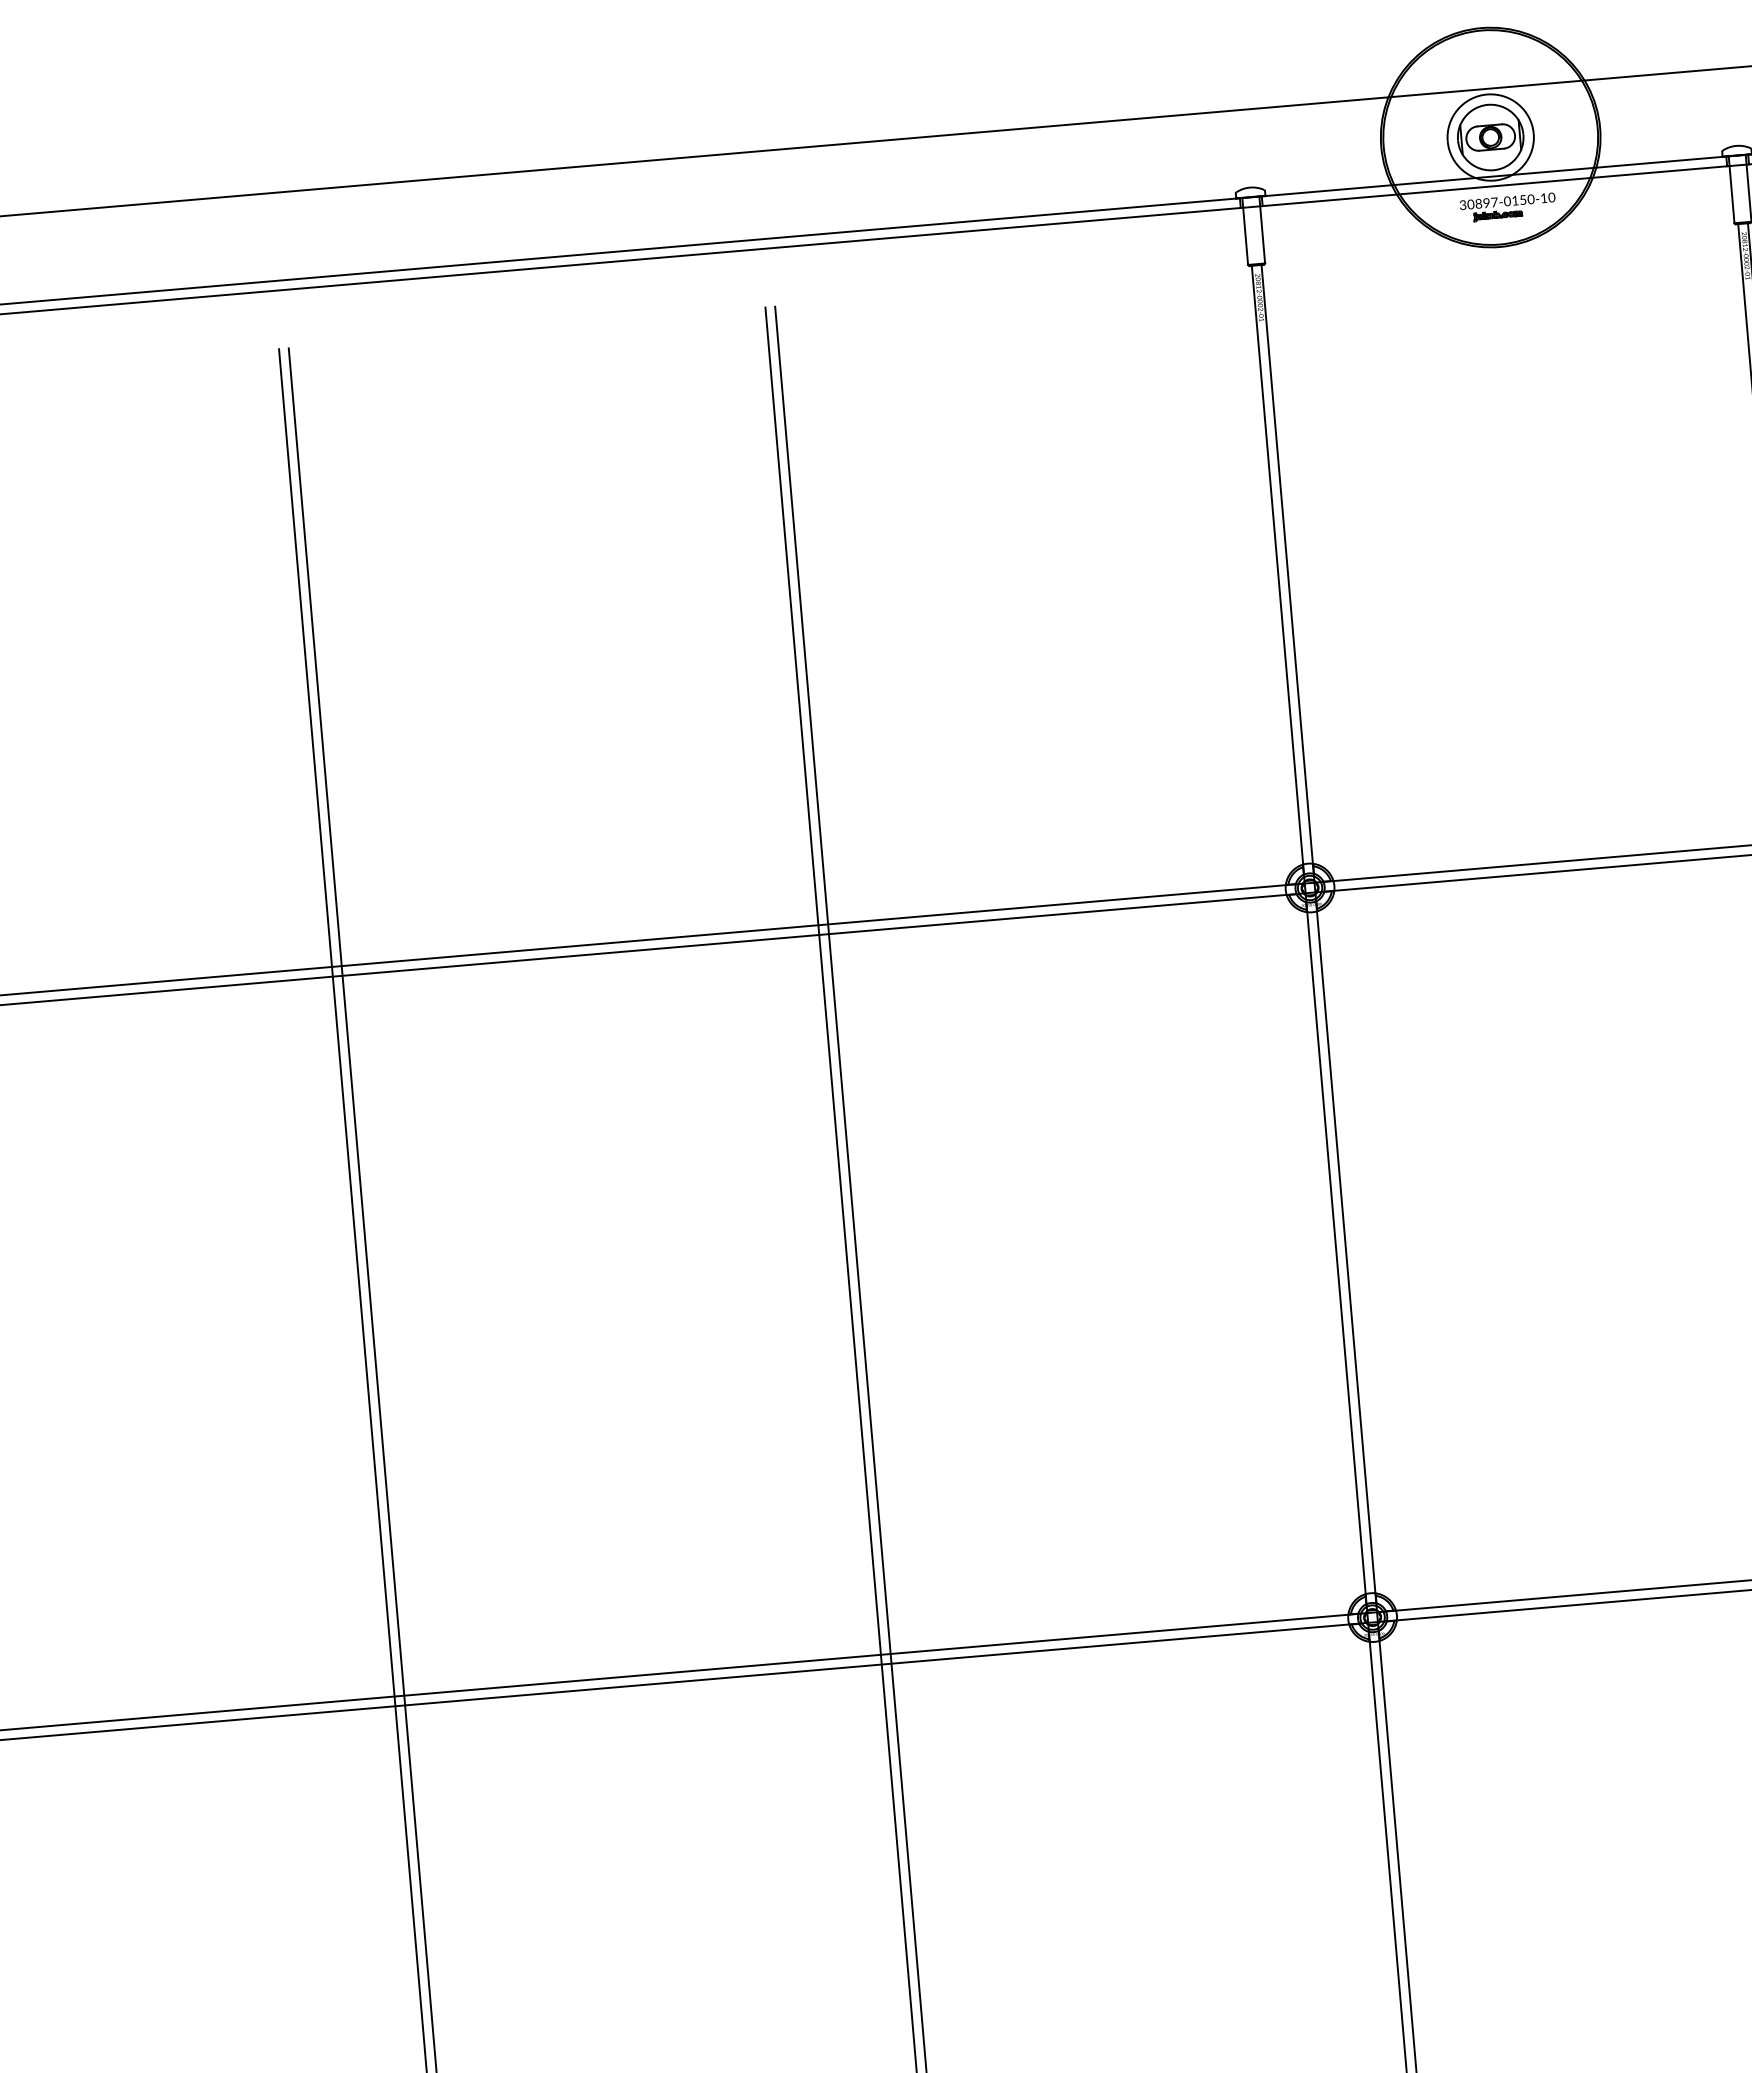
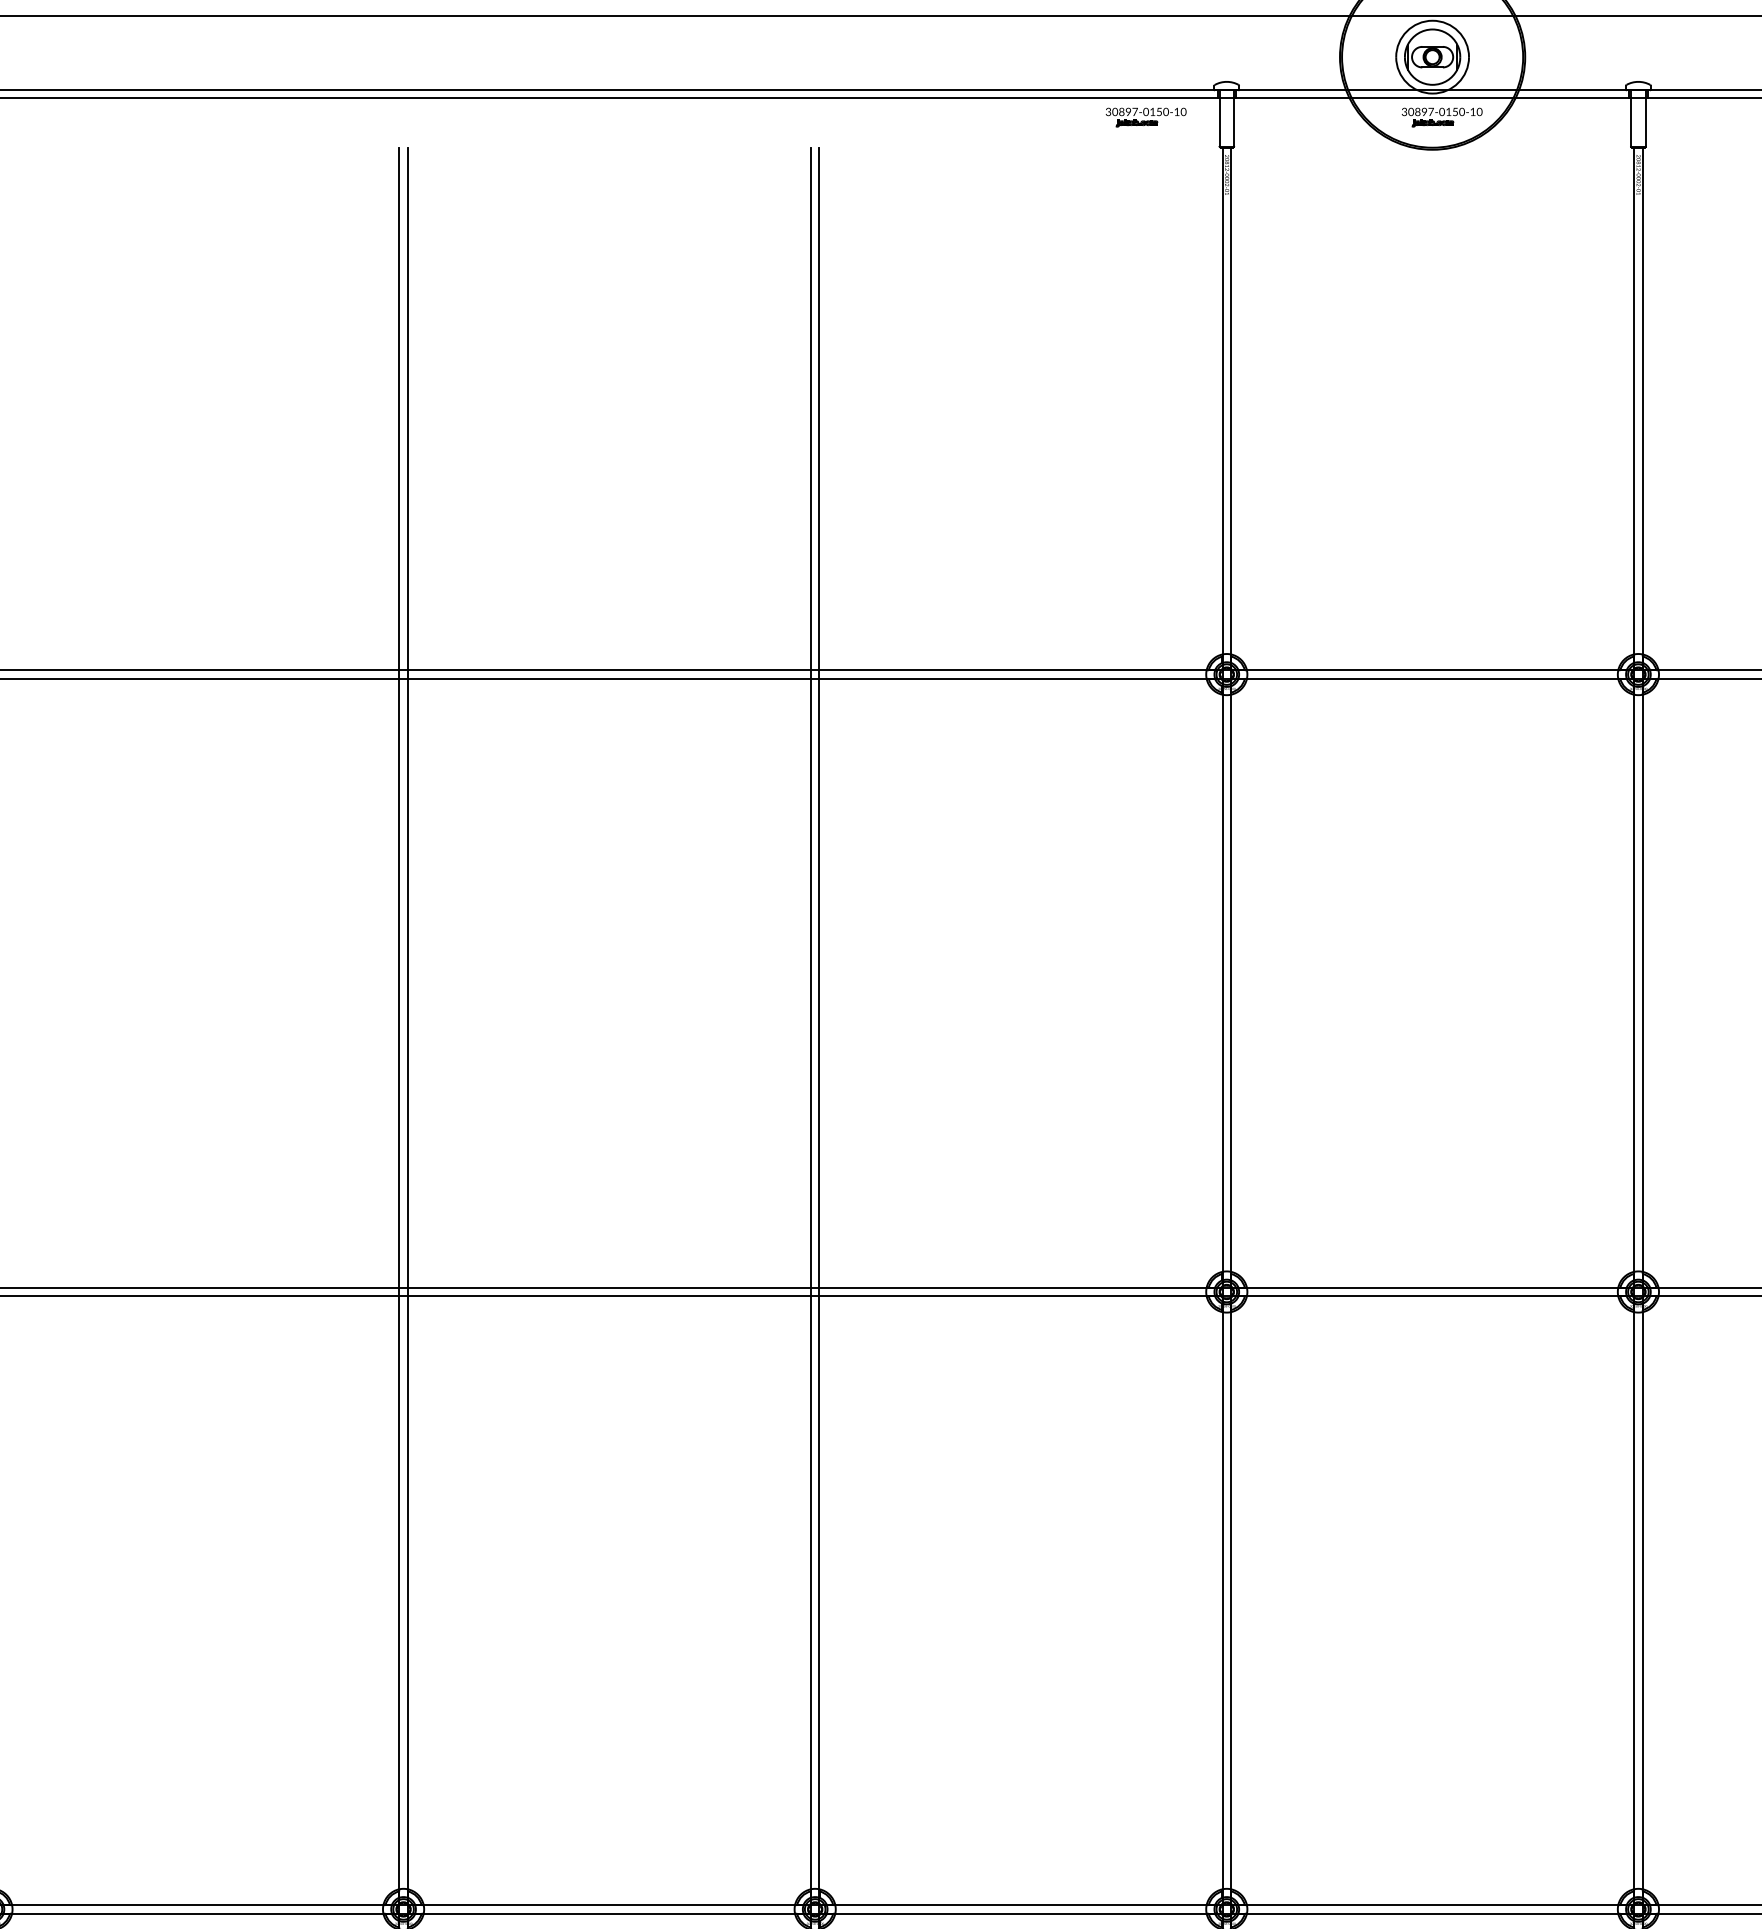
part: (1157, 237) -> (1145, 117), added

